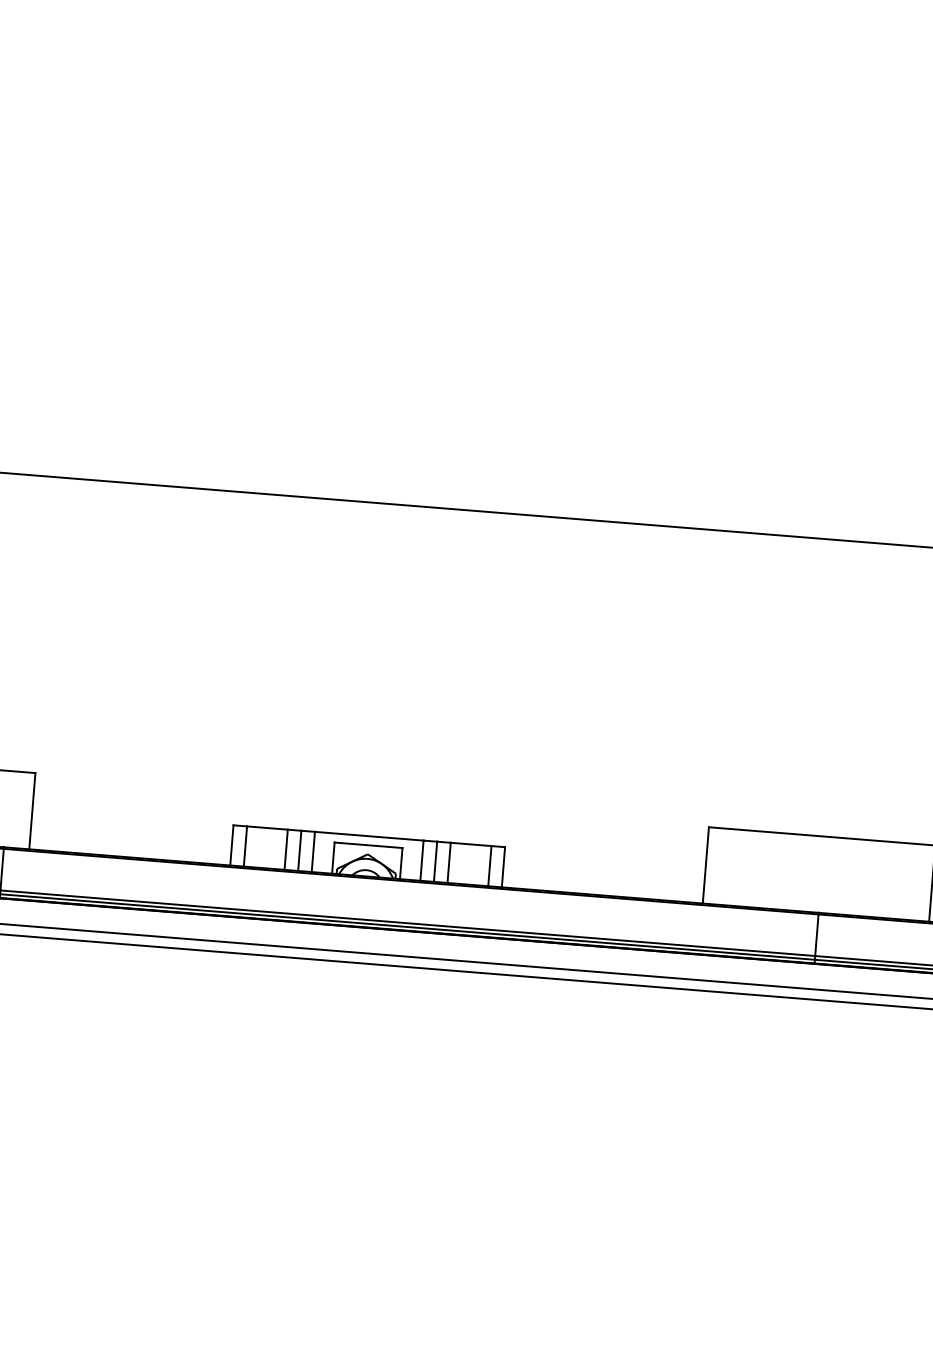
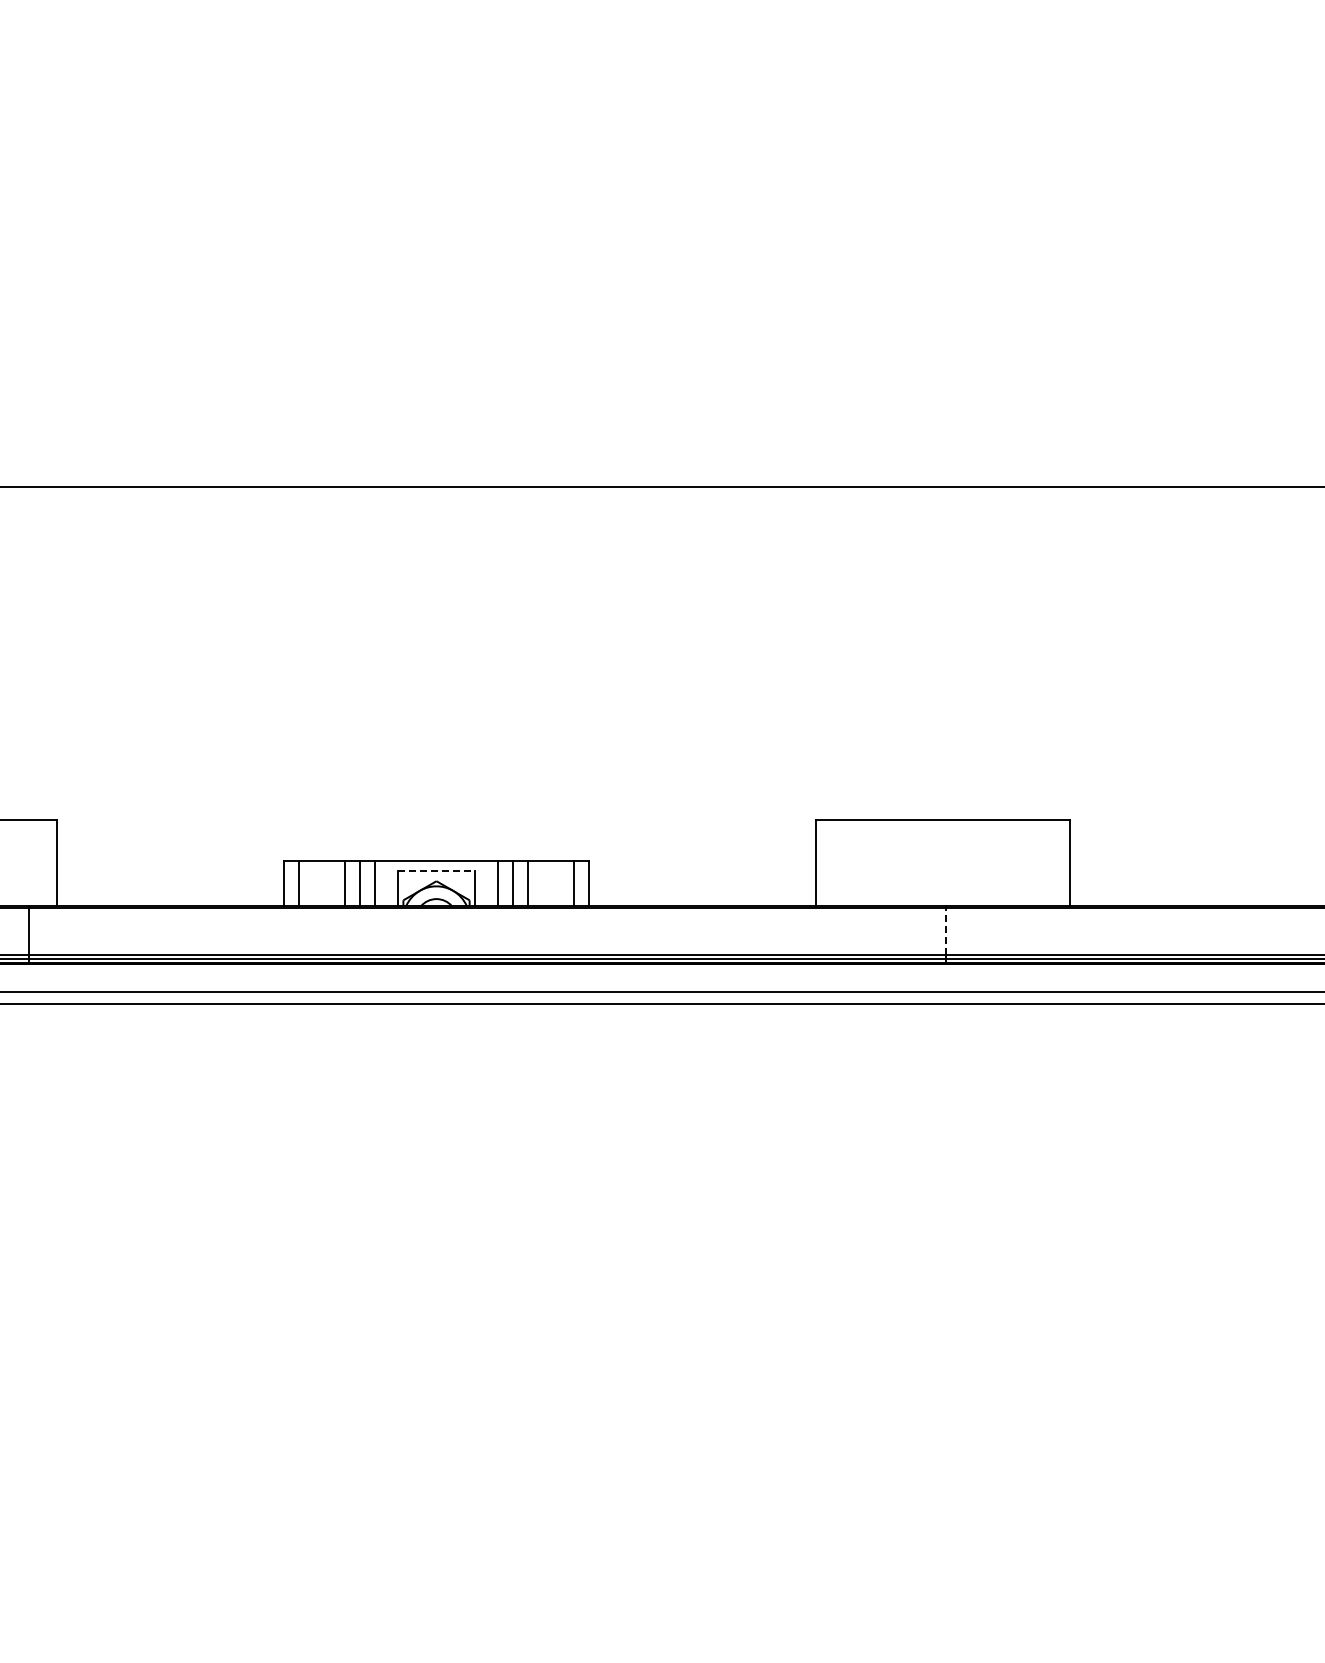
line: (369, 845) -> (437, 871), solid -> dashed
line: (817, 934) -> (946, 930), solid -> dashed

